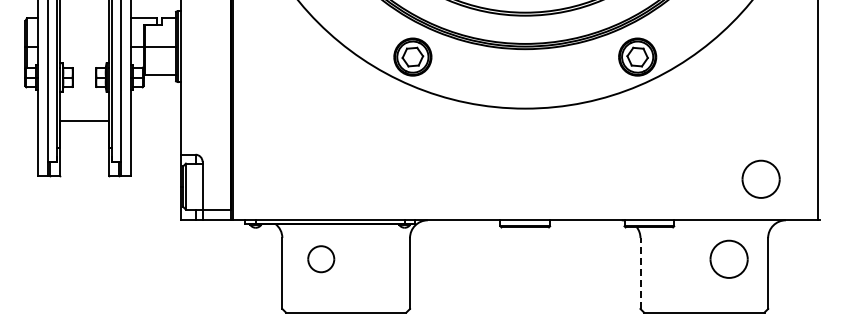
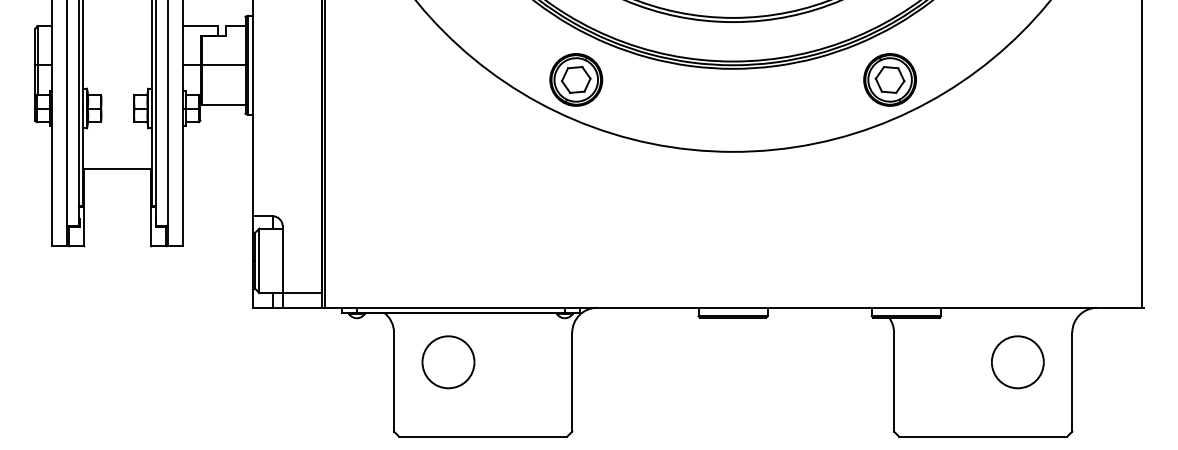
part: (760, 178) -> (1061, 249), removed
part: (320, 258) -> (447, 361), size x1.43
line: (640, 273) -> (894, 382), dashed -> solid

